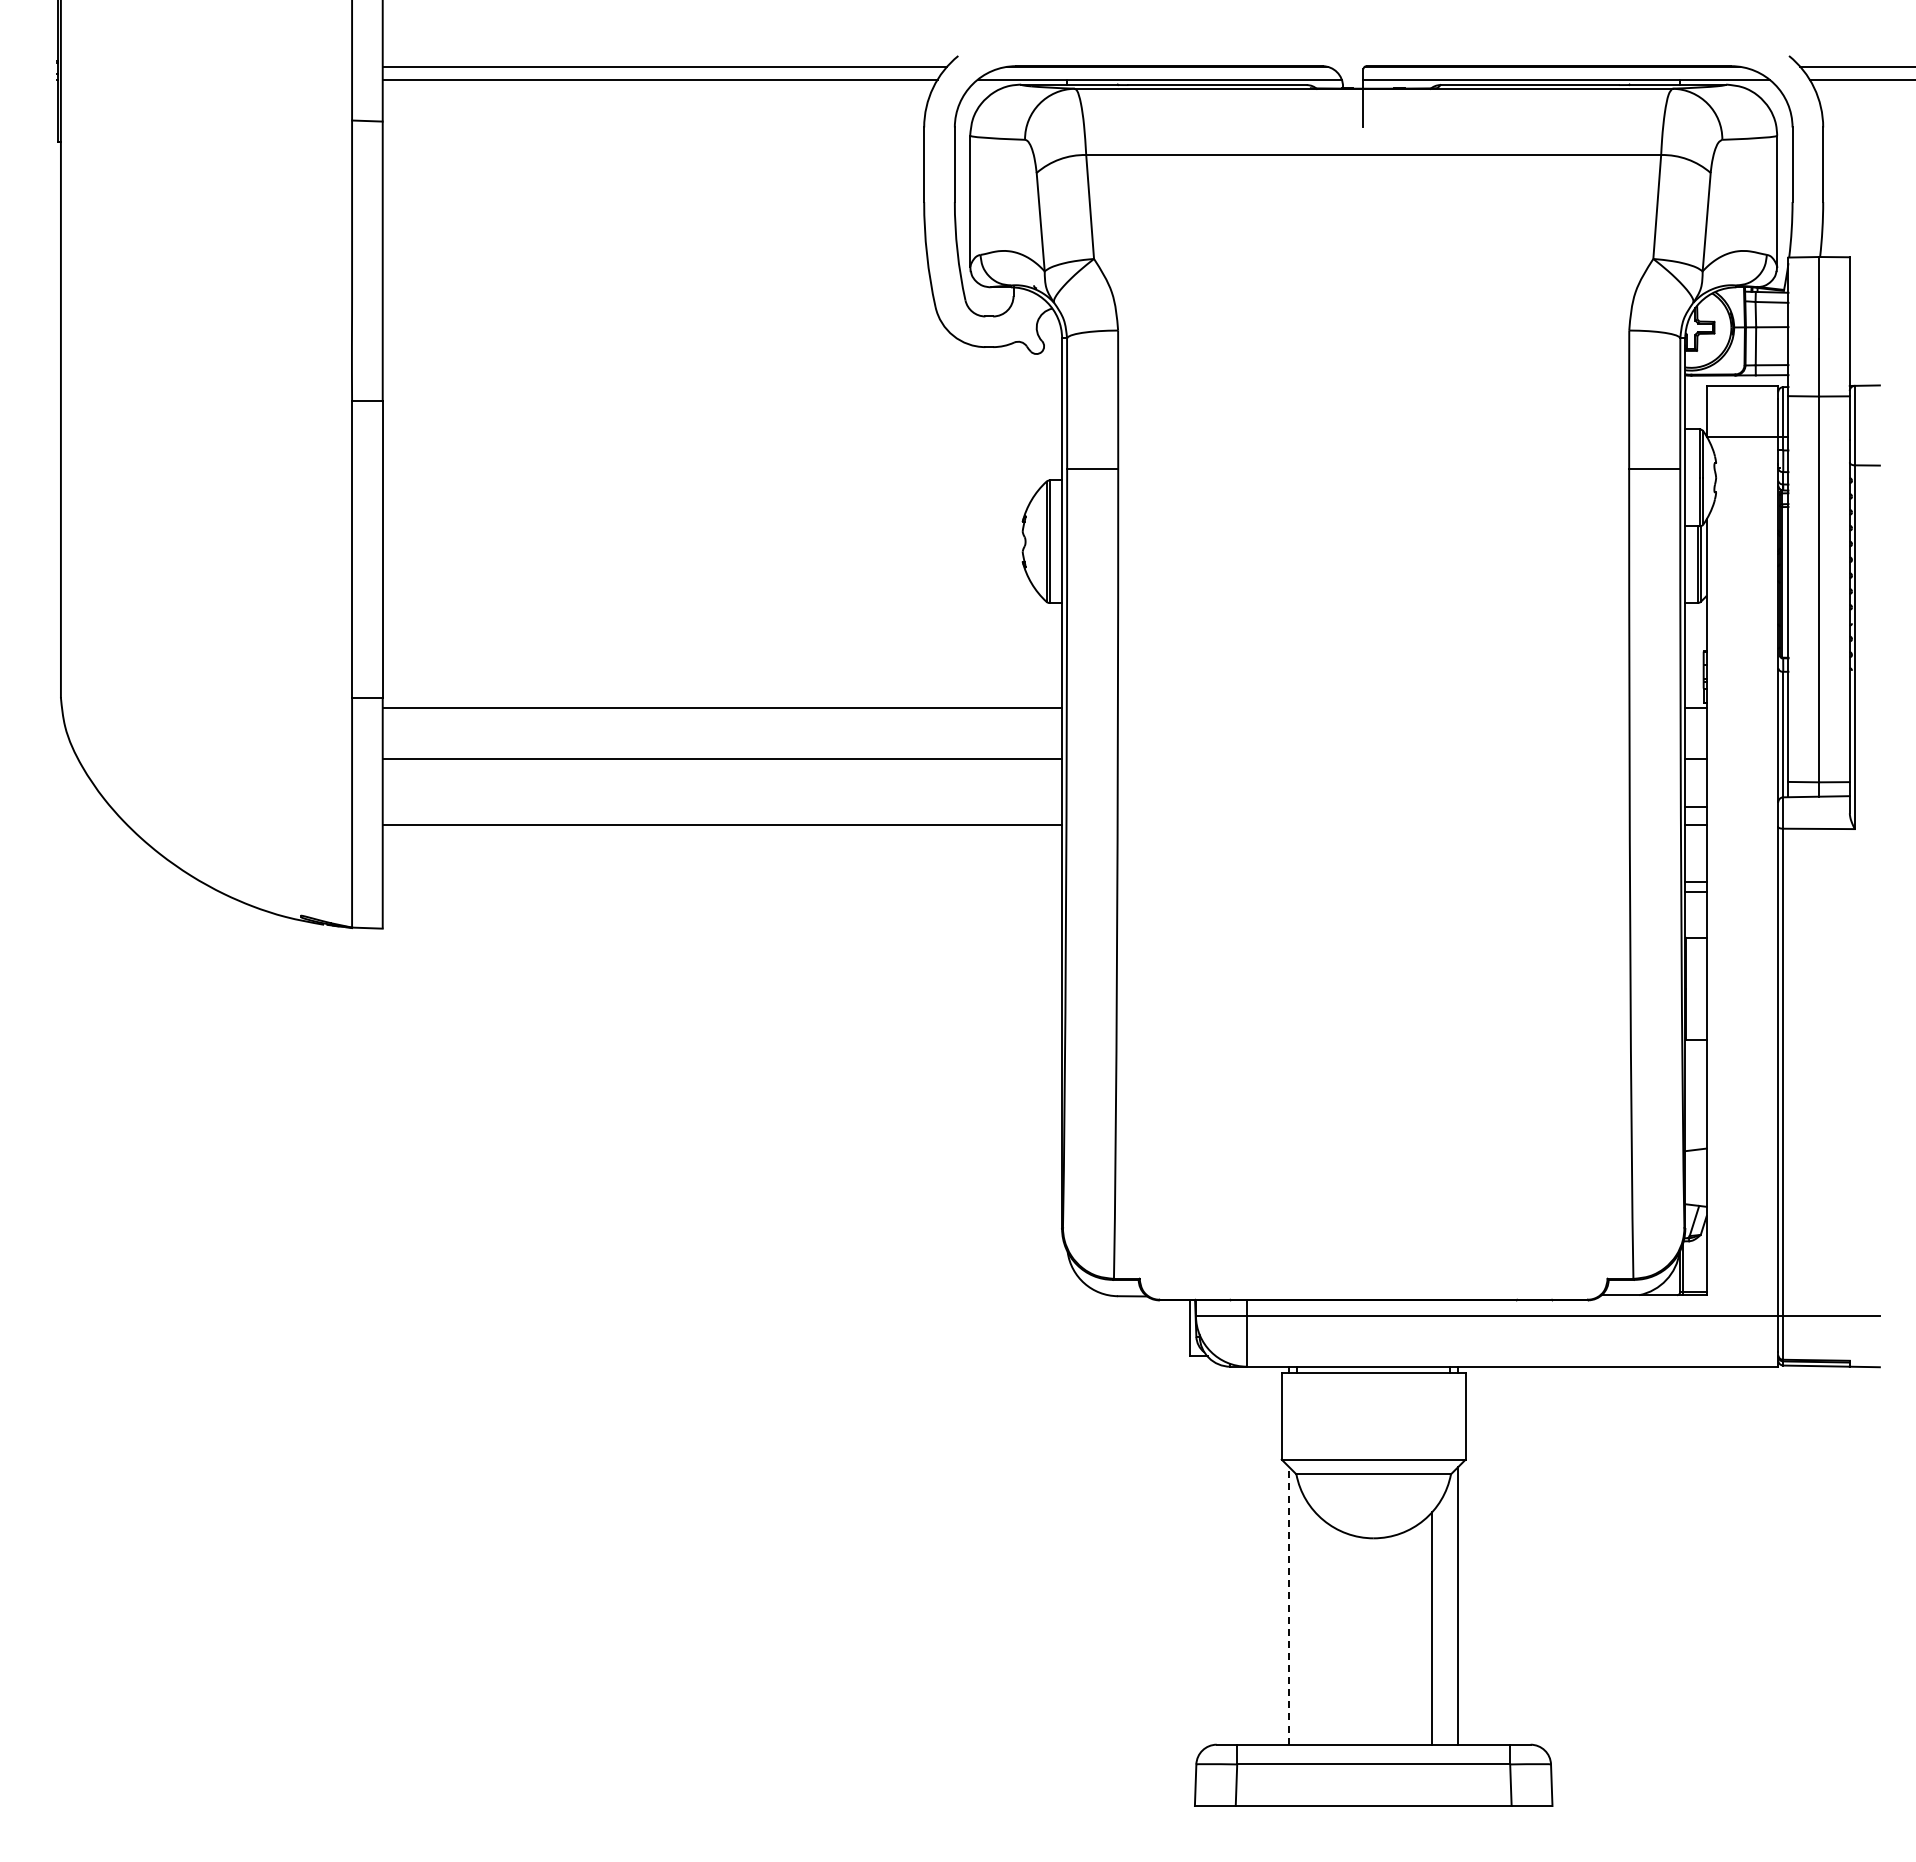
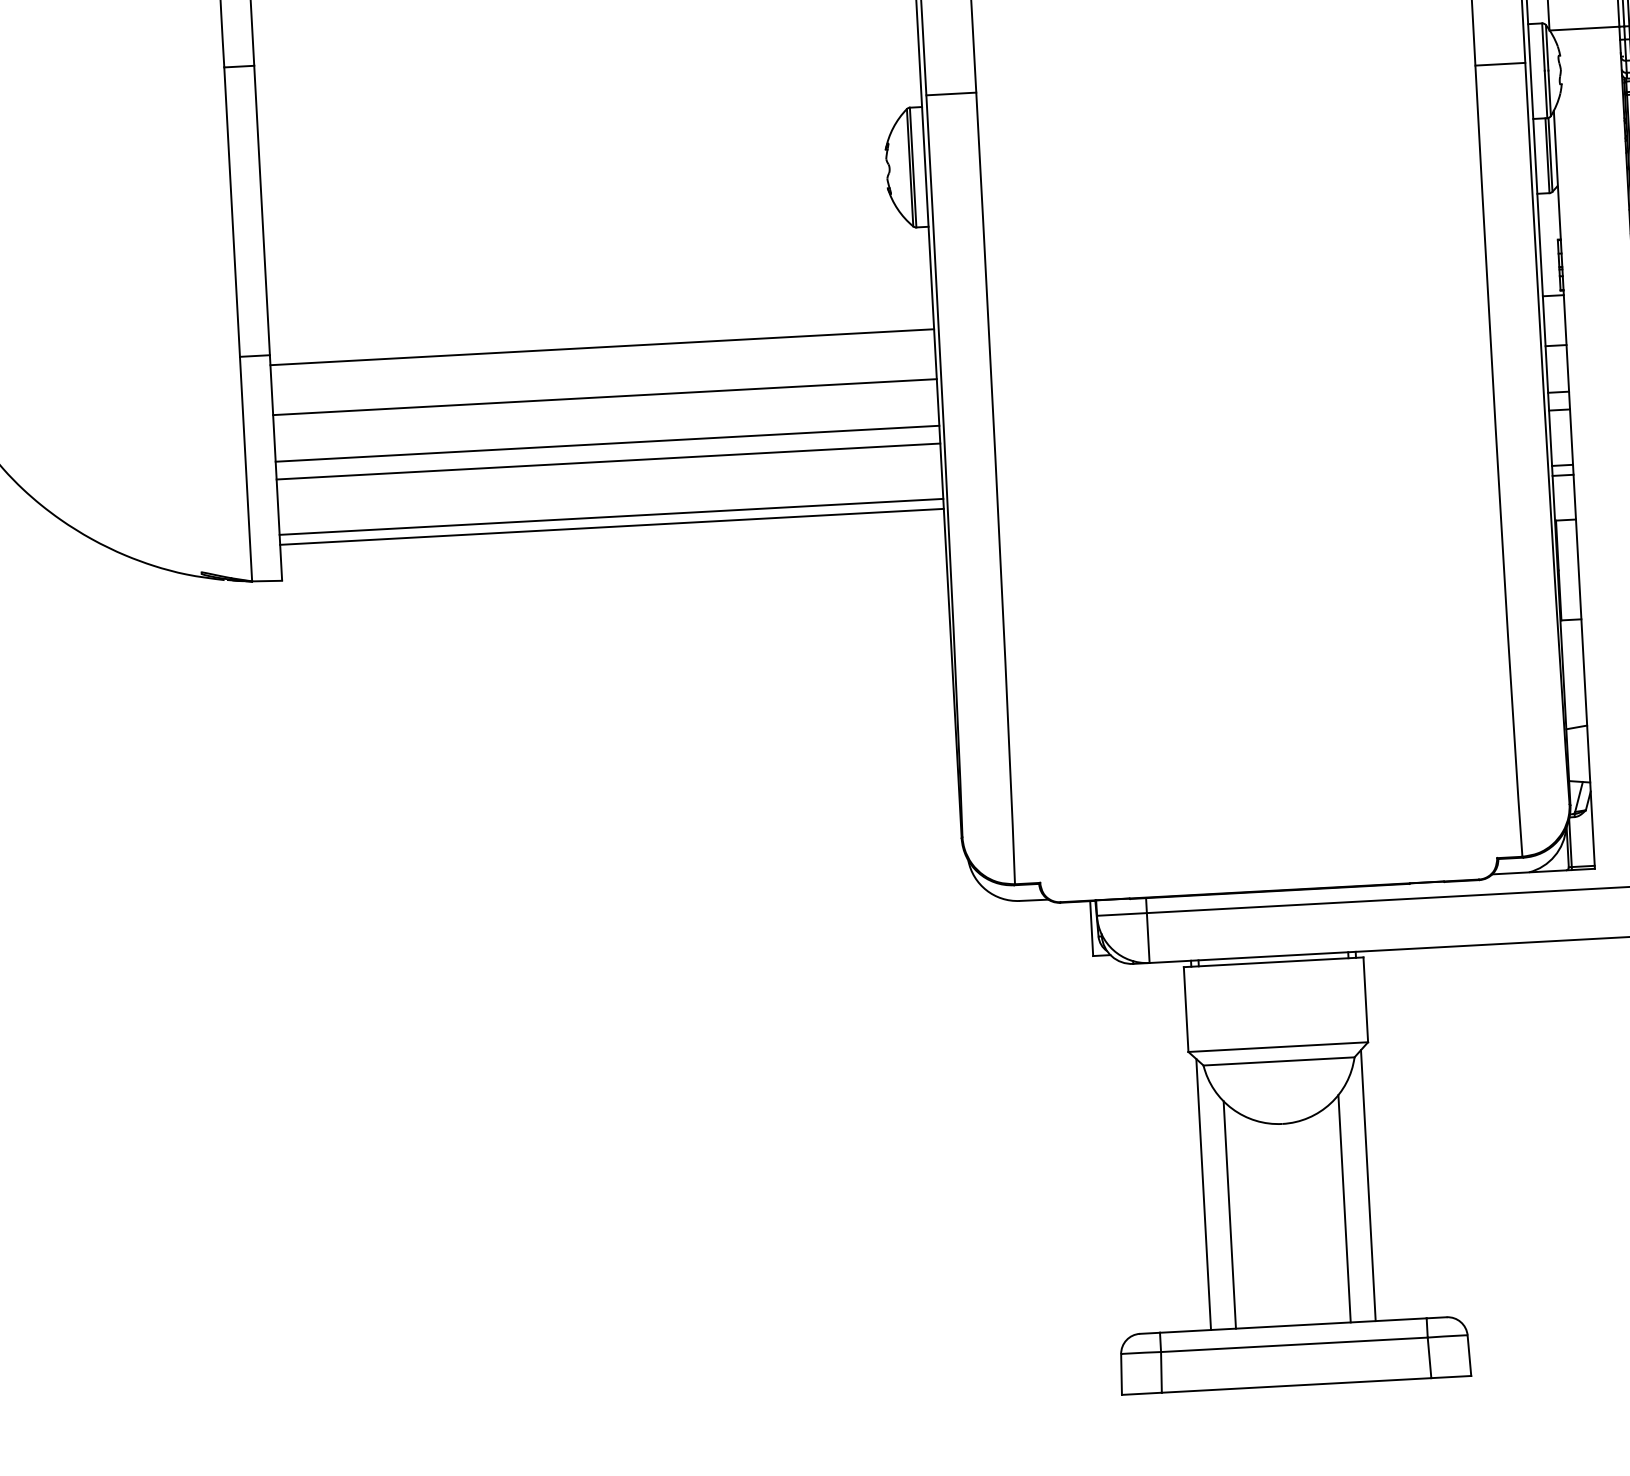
line: (722, 806) -> (607, 443), added
line: (722, 881) -> (611, 516), added
line: (722, 891) -> (612, 526), added
line: (1289, 1606) -> (1203, 1194), dashed -> solid
line: (1314, 1628) -> (1229, 1215), added

